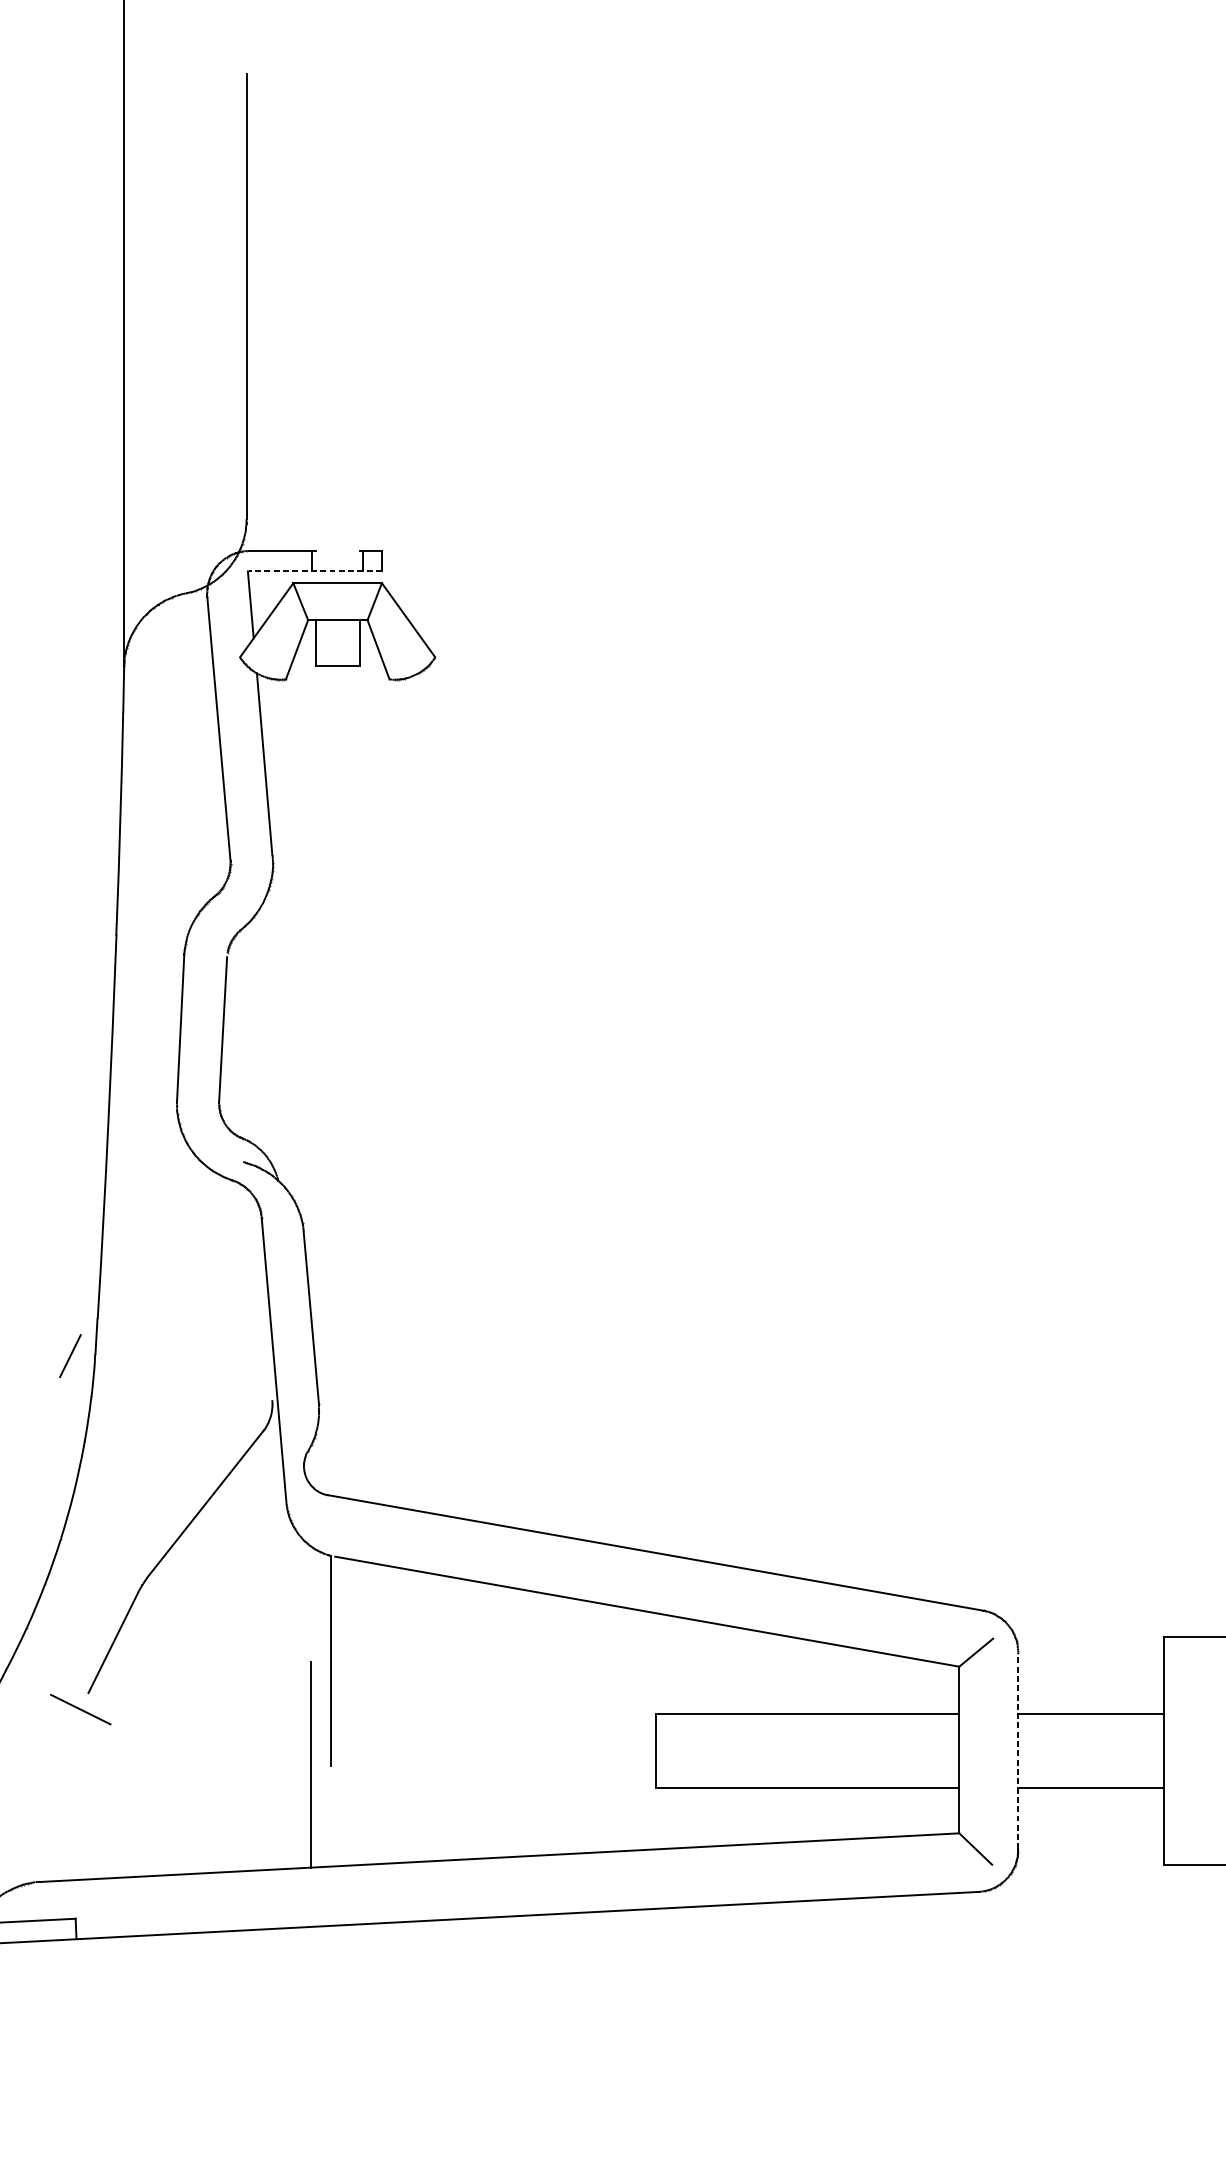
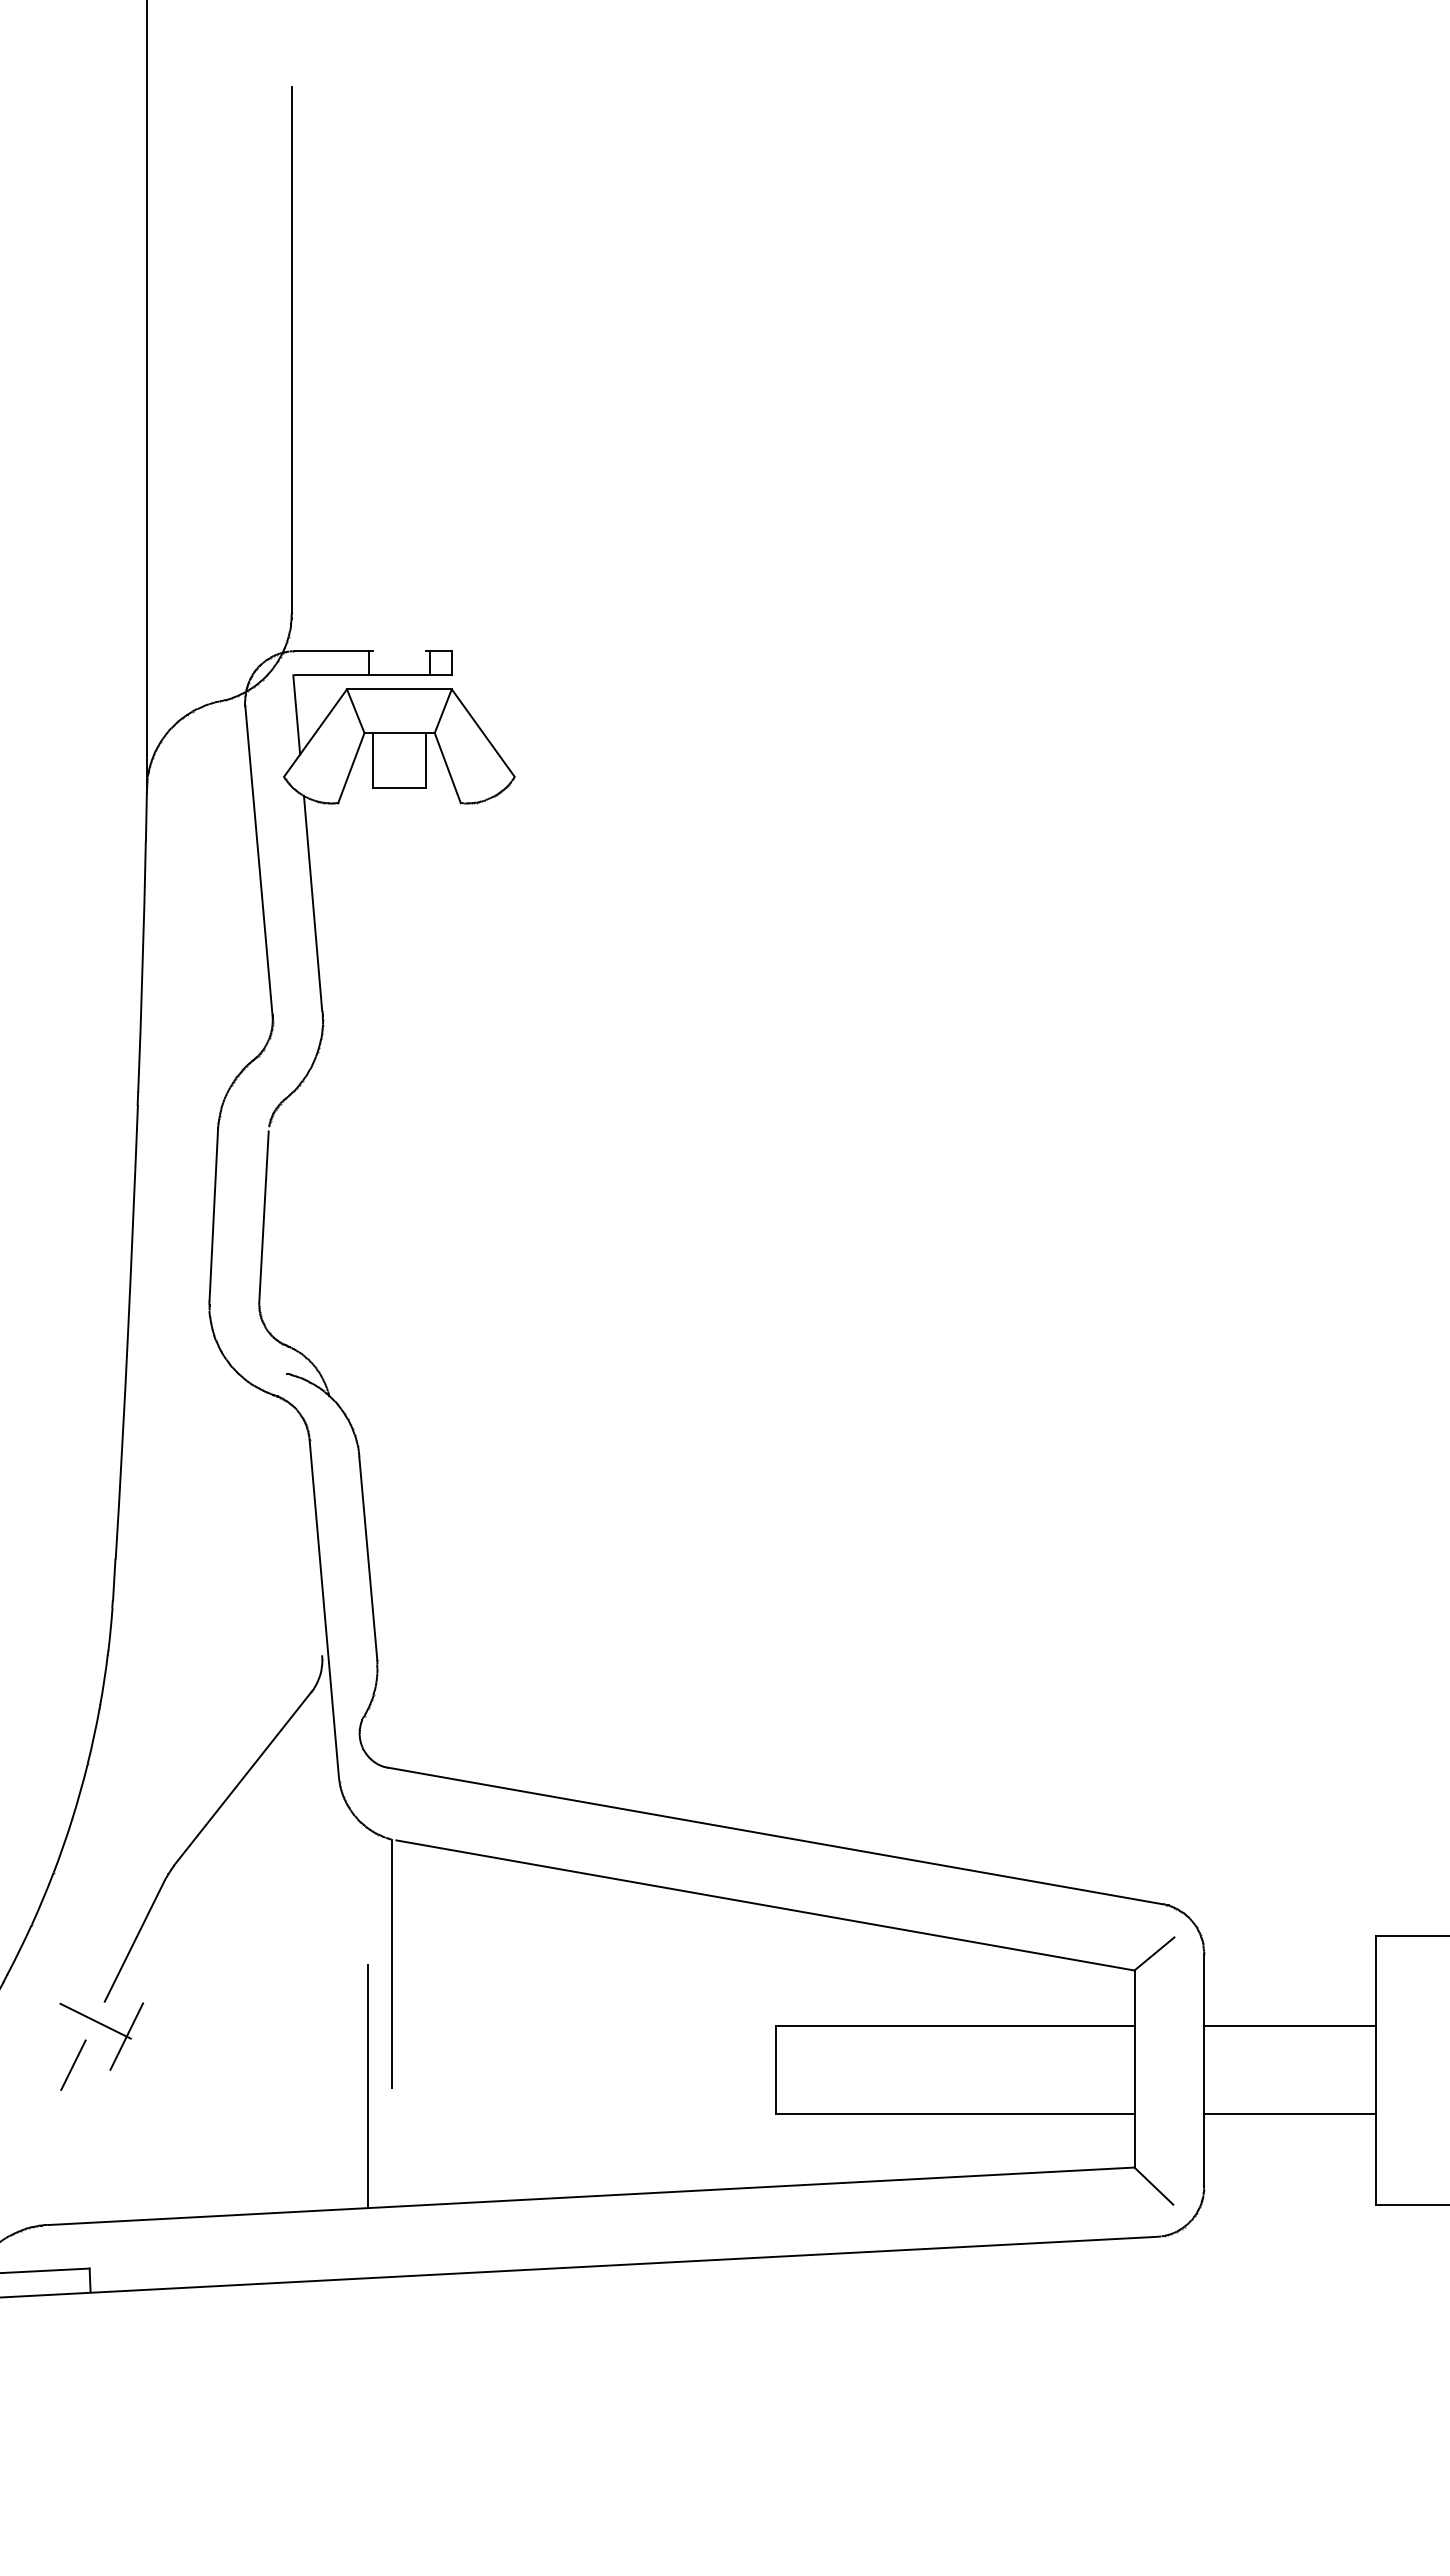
line: (314, 571) -> (372, 675), dashed -> solid
line: (70, 1355) -> (73, 2064), moved
line: (106, 1722) -> (126, 2036), added
line: (1018, 1750) -> (1204, 2069), dashed -> solid

